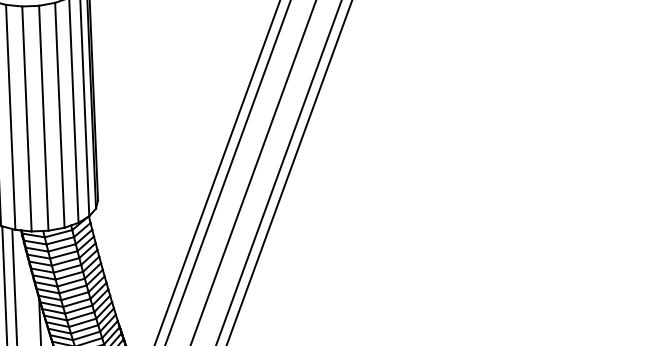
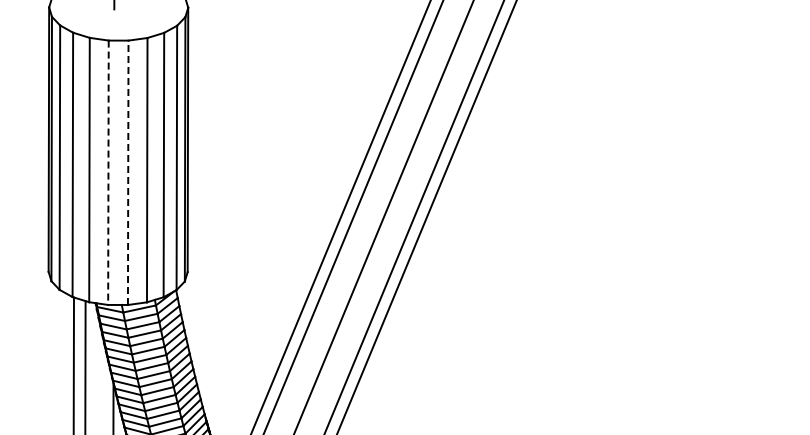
line: (44, 118) -> (128, 172), solid -> dashed
line: (27, 119) -> (108, 173), solid -> dashed

